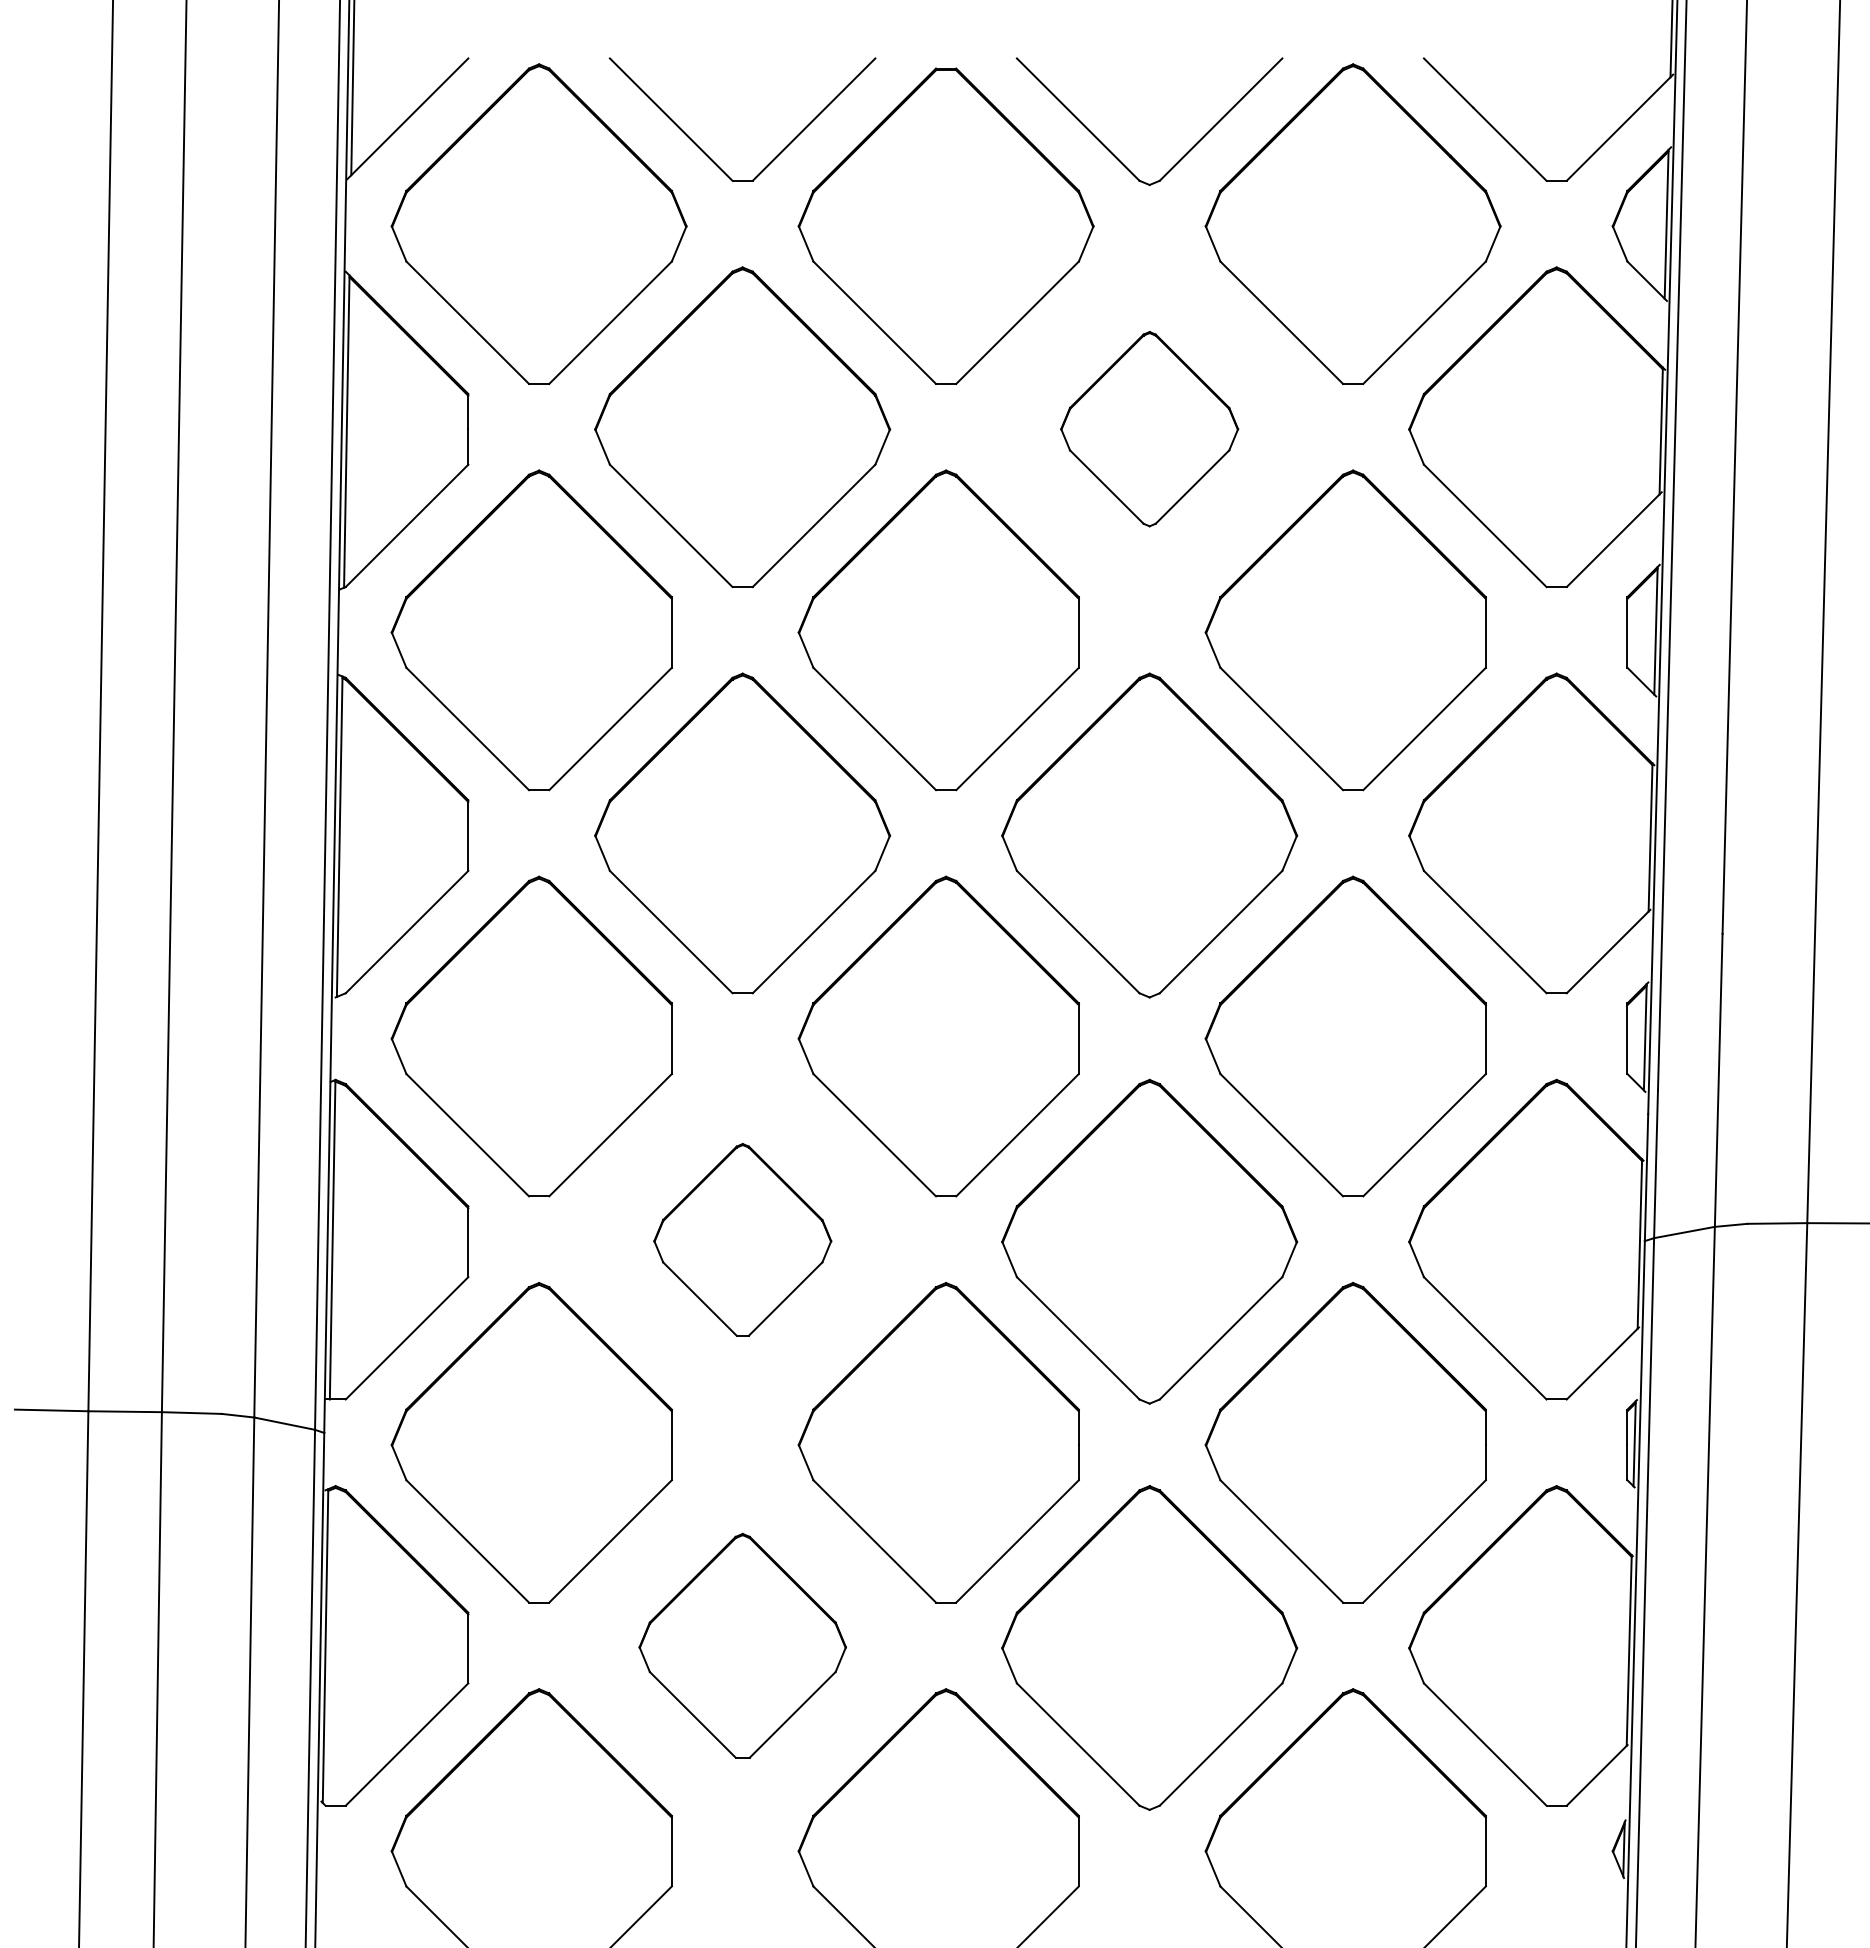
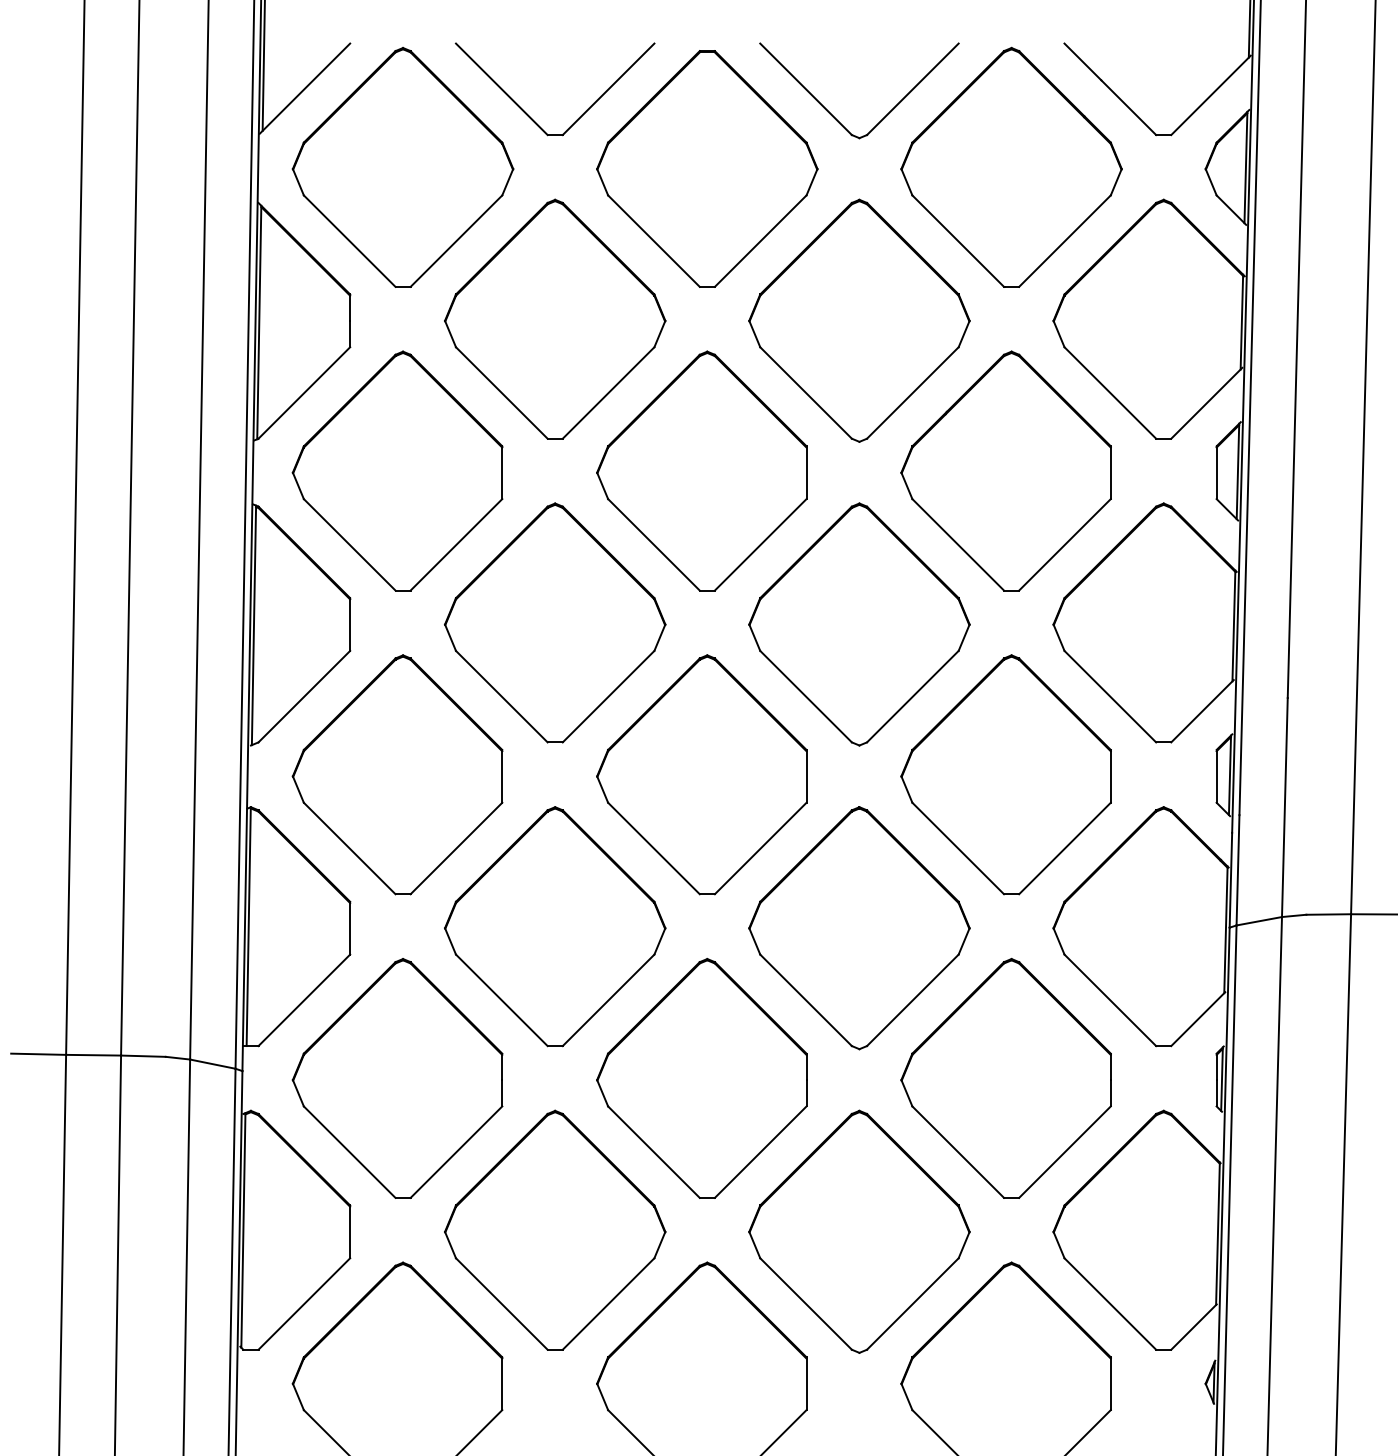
part: (1149, 428) -> (859, 320), size x1.67
part: (743, 1239) -> (555, 926), size x1.67
part: (743, 1644) -> (555, 1229), size x1.43

